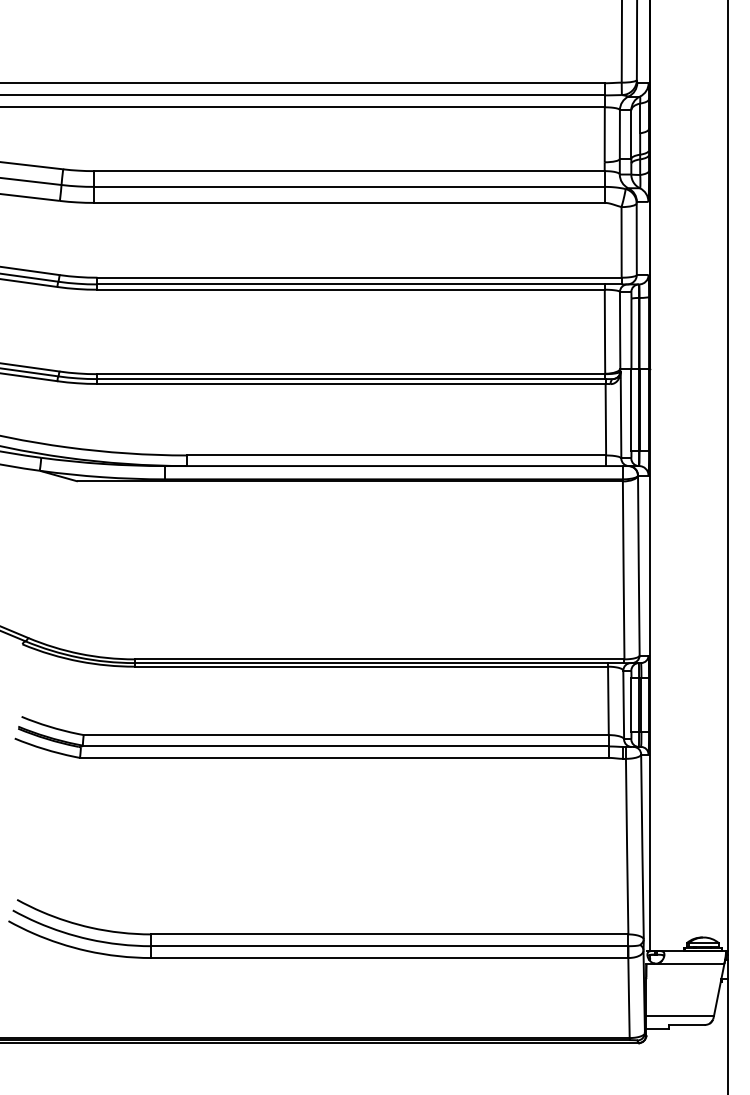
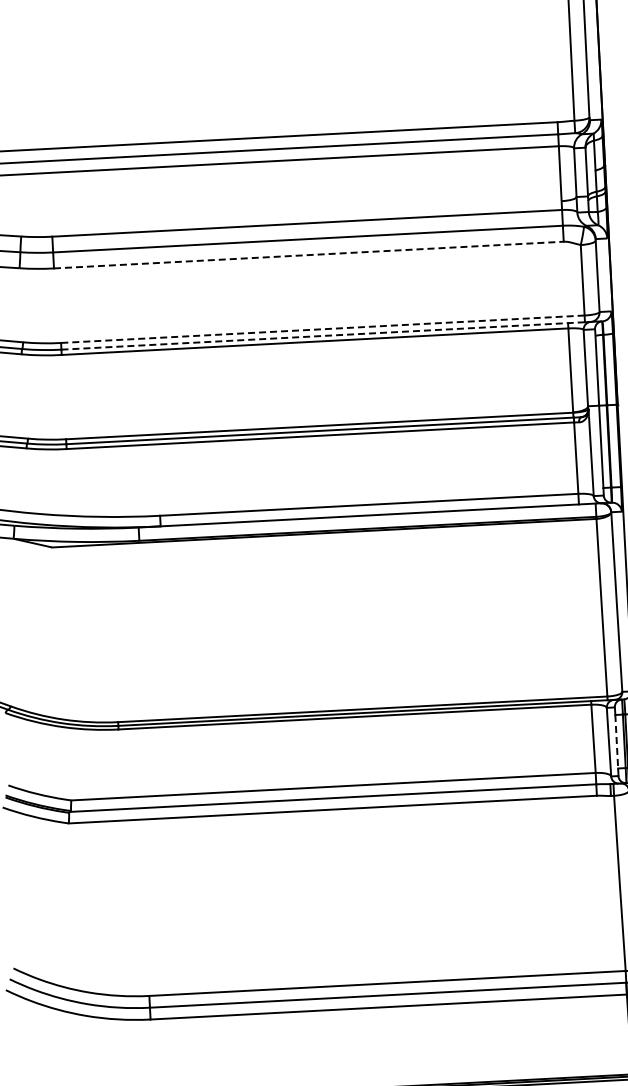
line: (349, 202) -> (308, 254), solid -> dashed
line: (359, 277) -> (322, 329), solid -> dashed
line: (360, 284) -> (324, 335), solid -> dashed
line: (631, 705) -> (616, 742), solid -> dashed

